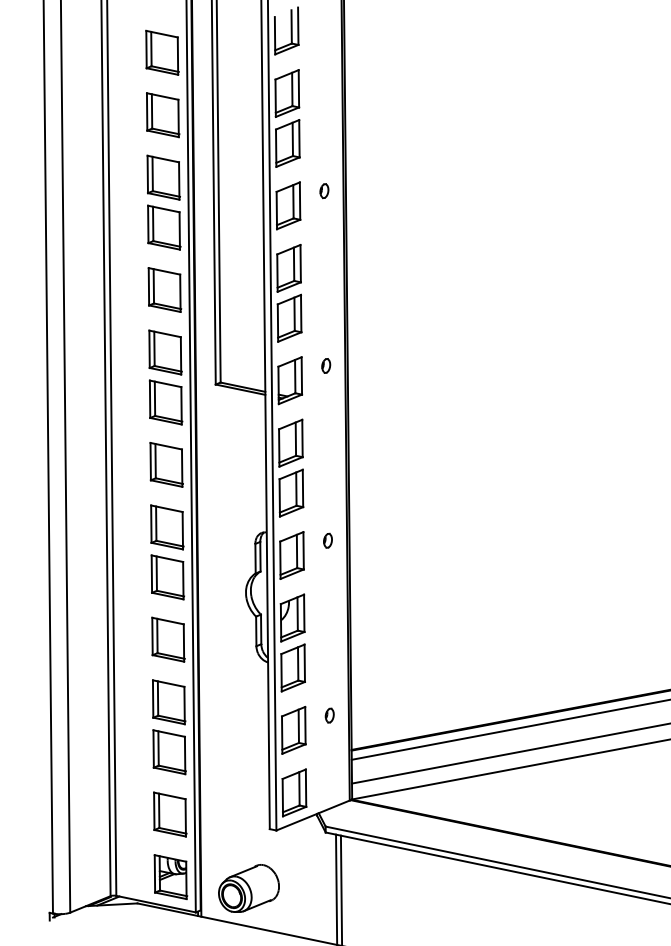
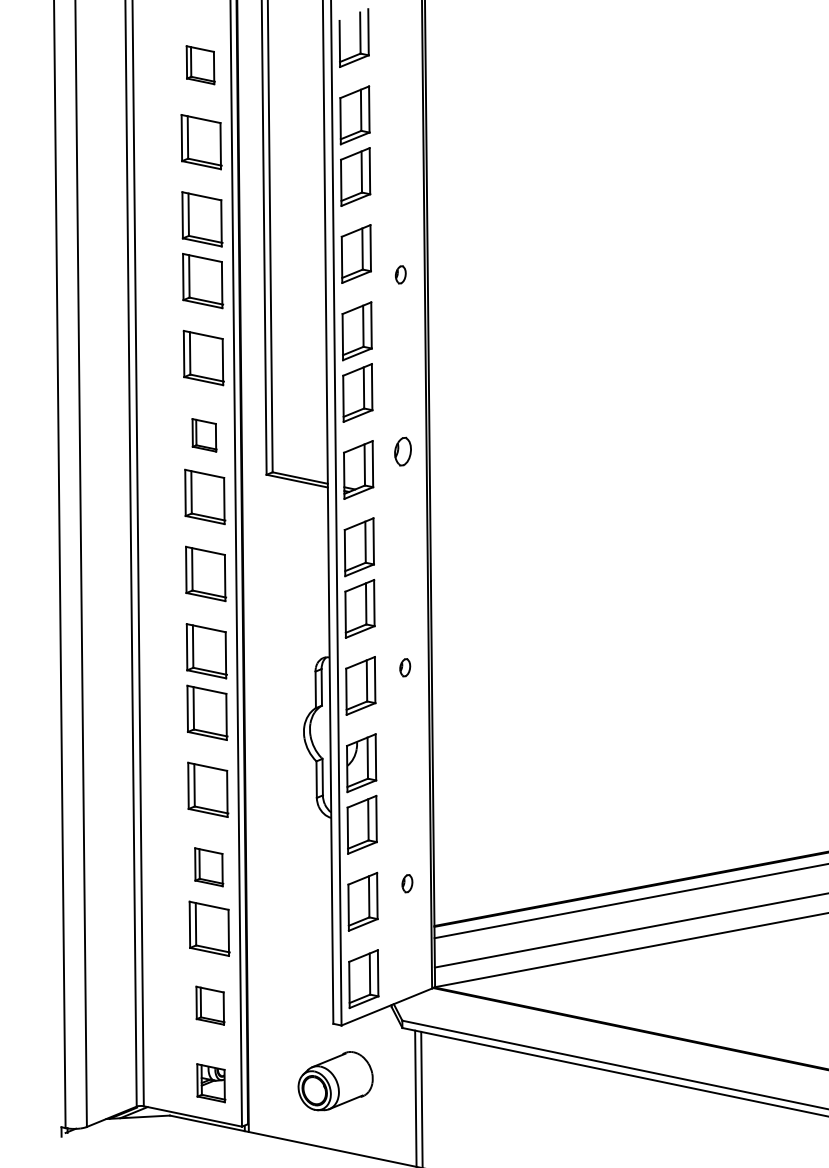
part: (162, 53) -> (200, 65), size x0.7
part: (324, 190) -> (400, 274), moved
part: (165, 352) -> (204, 435), size x0.6
part: (325, 365) -> (402, 451), size x1.6
part: (169, 702) -> (209, 867), size x0.7
part: (170, 814) -> (210, 1005), size x0.7
part: (171, 877) -> (211, 1083), size x0.7
part: (248, 888) -> (335, 1081), moved

